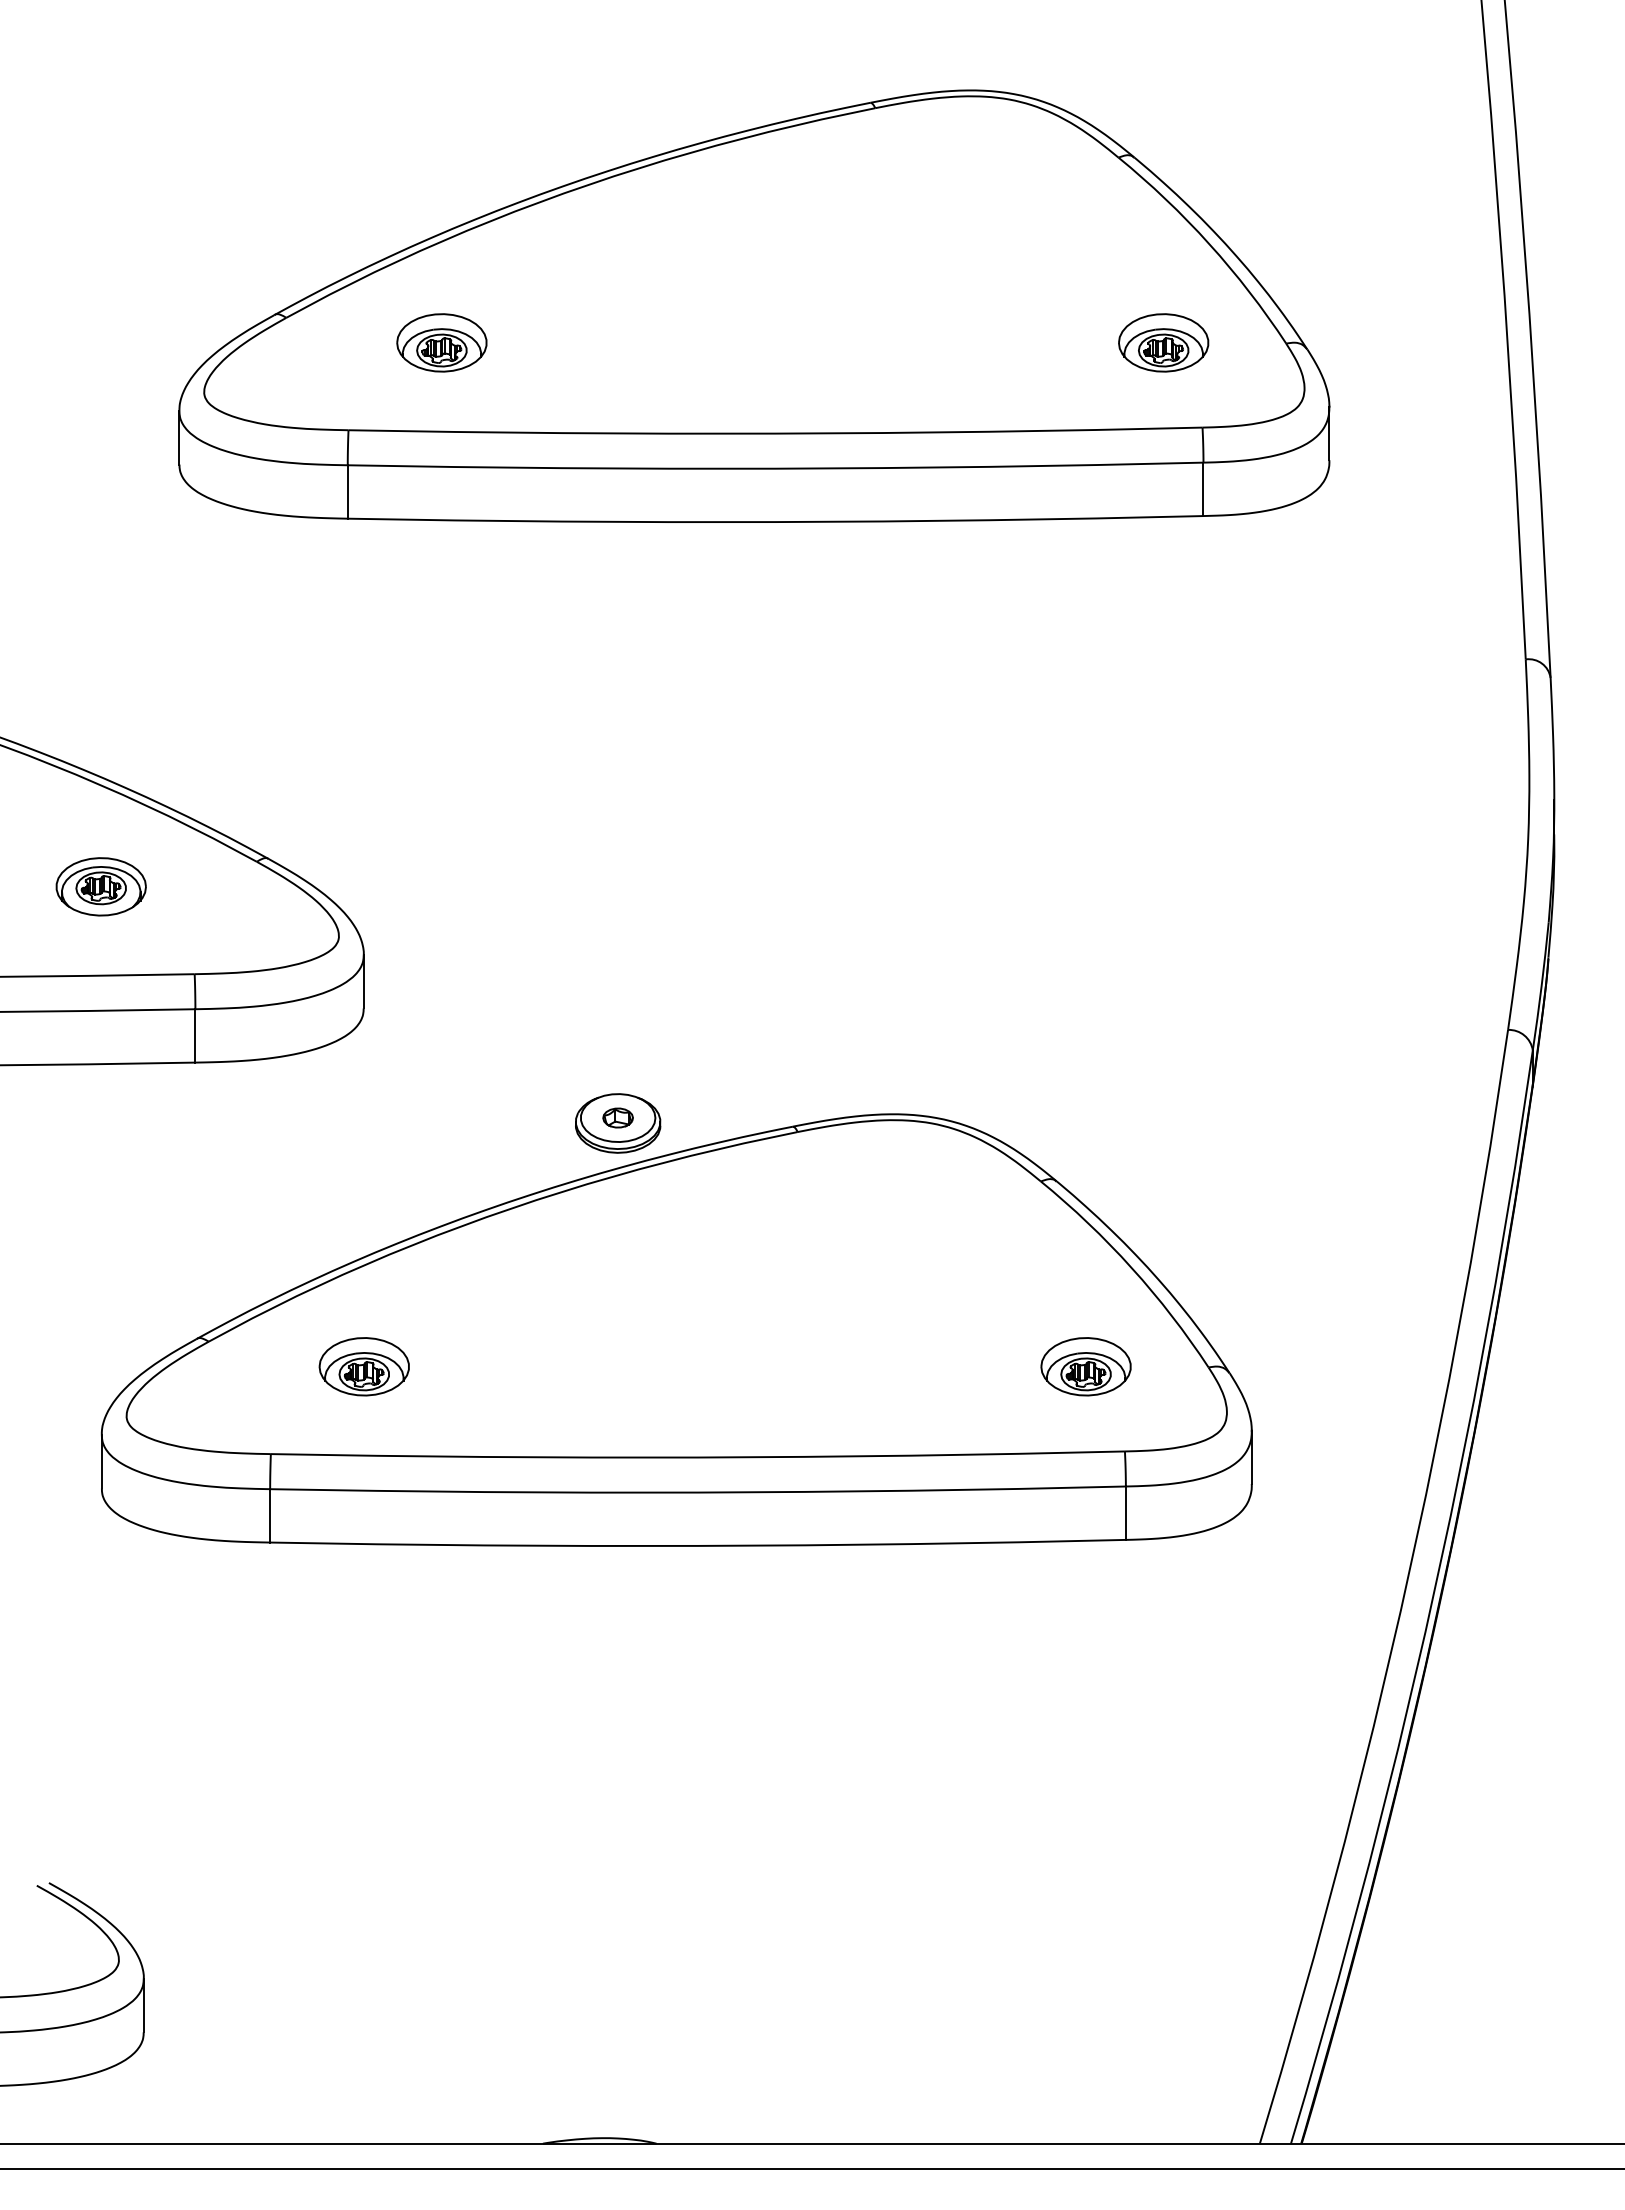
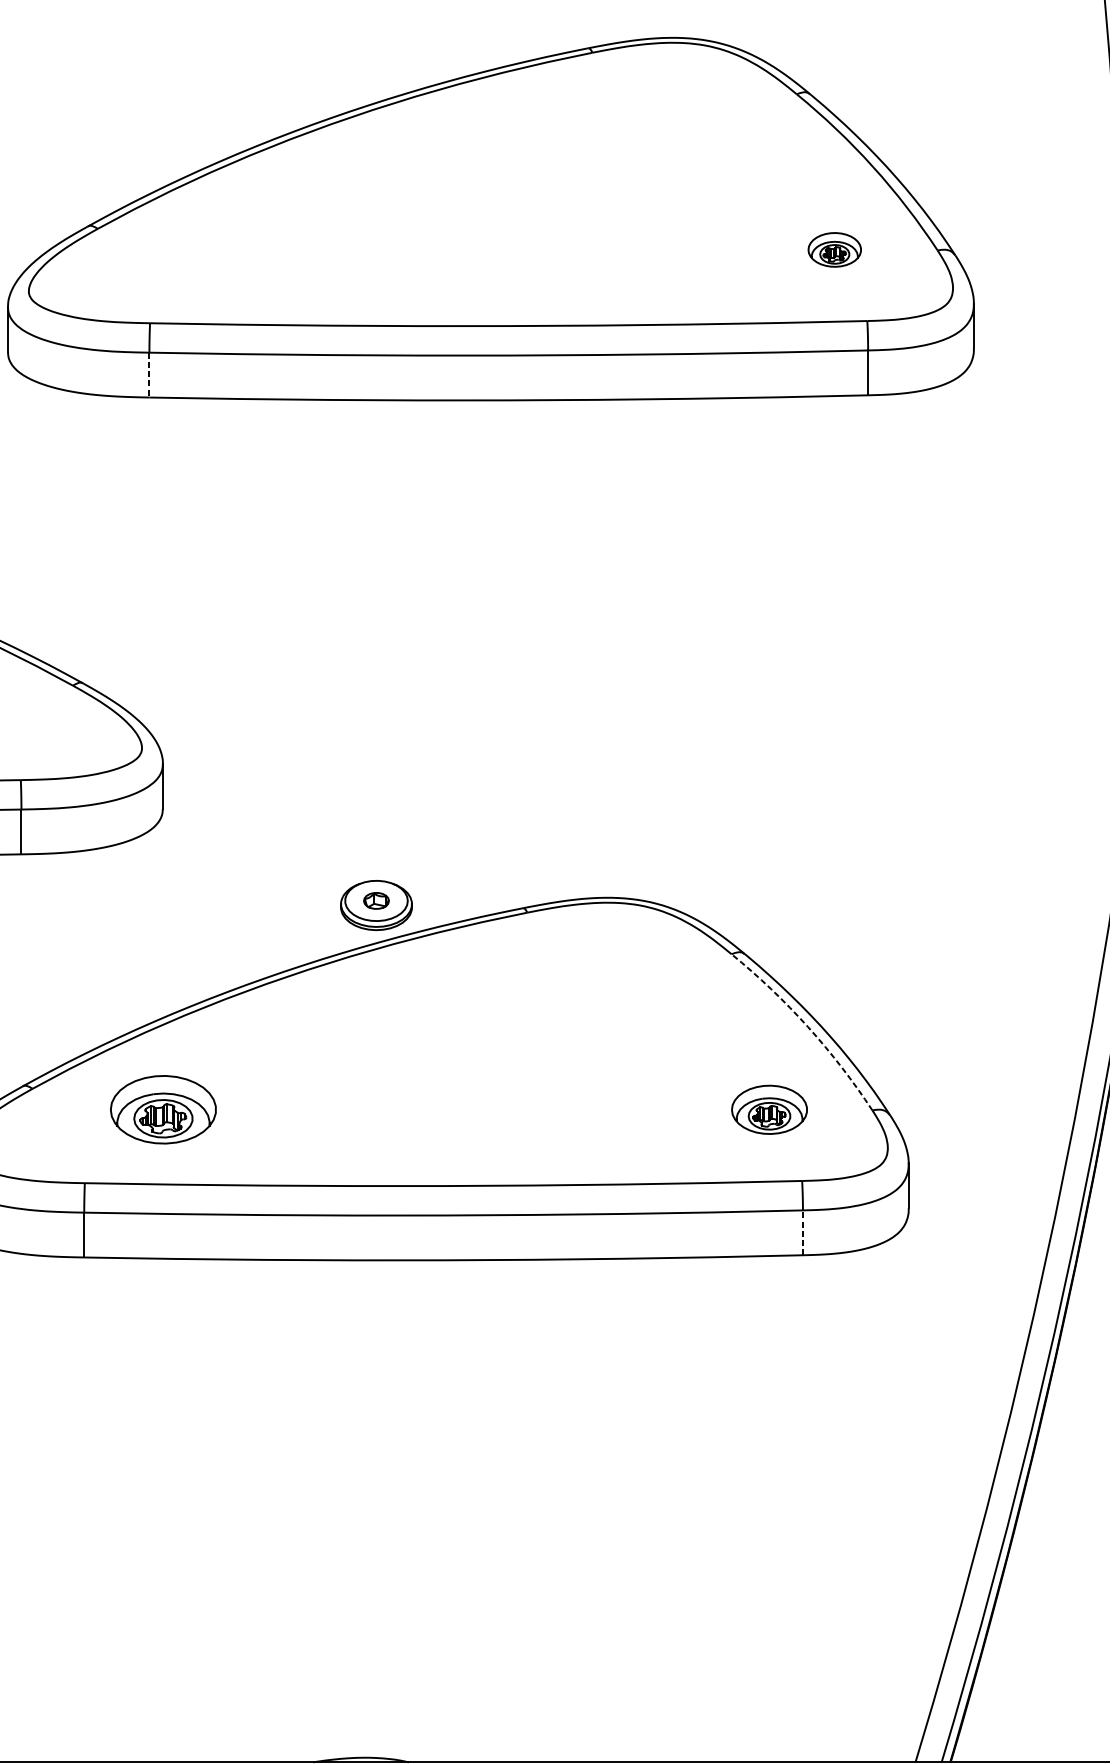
part: (441, 342) -> (228, 249), removed
part: (1163, 342) -> (834, 249), size x0.7
line: (347, 491) -> (149, 374), solid -> dashed
arc: (1131, 1268) -> (807, 1027), solid -> dashed
part: (363, 1366) -> (162, 1109), size x1.4
line: (1125, 1513) -> (802, 1233), solid -> dashed

